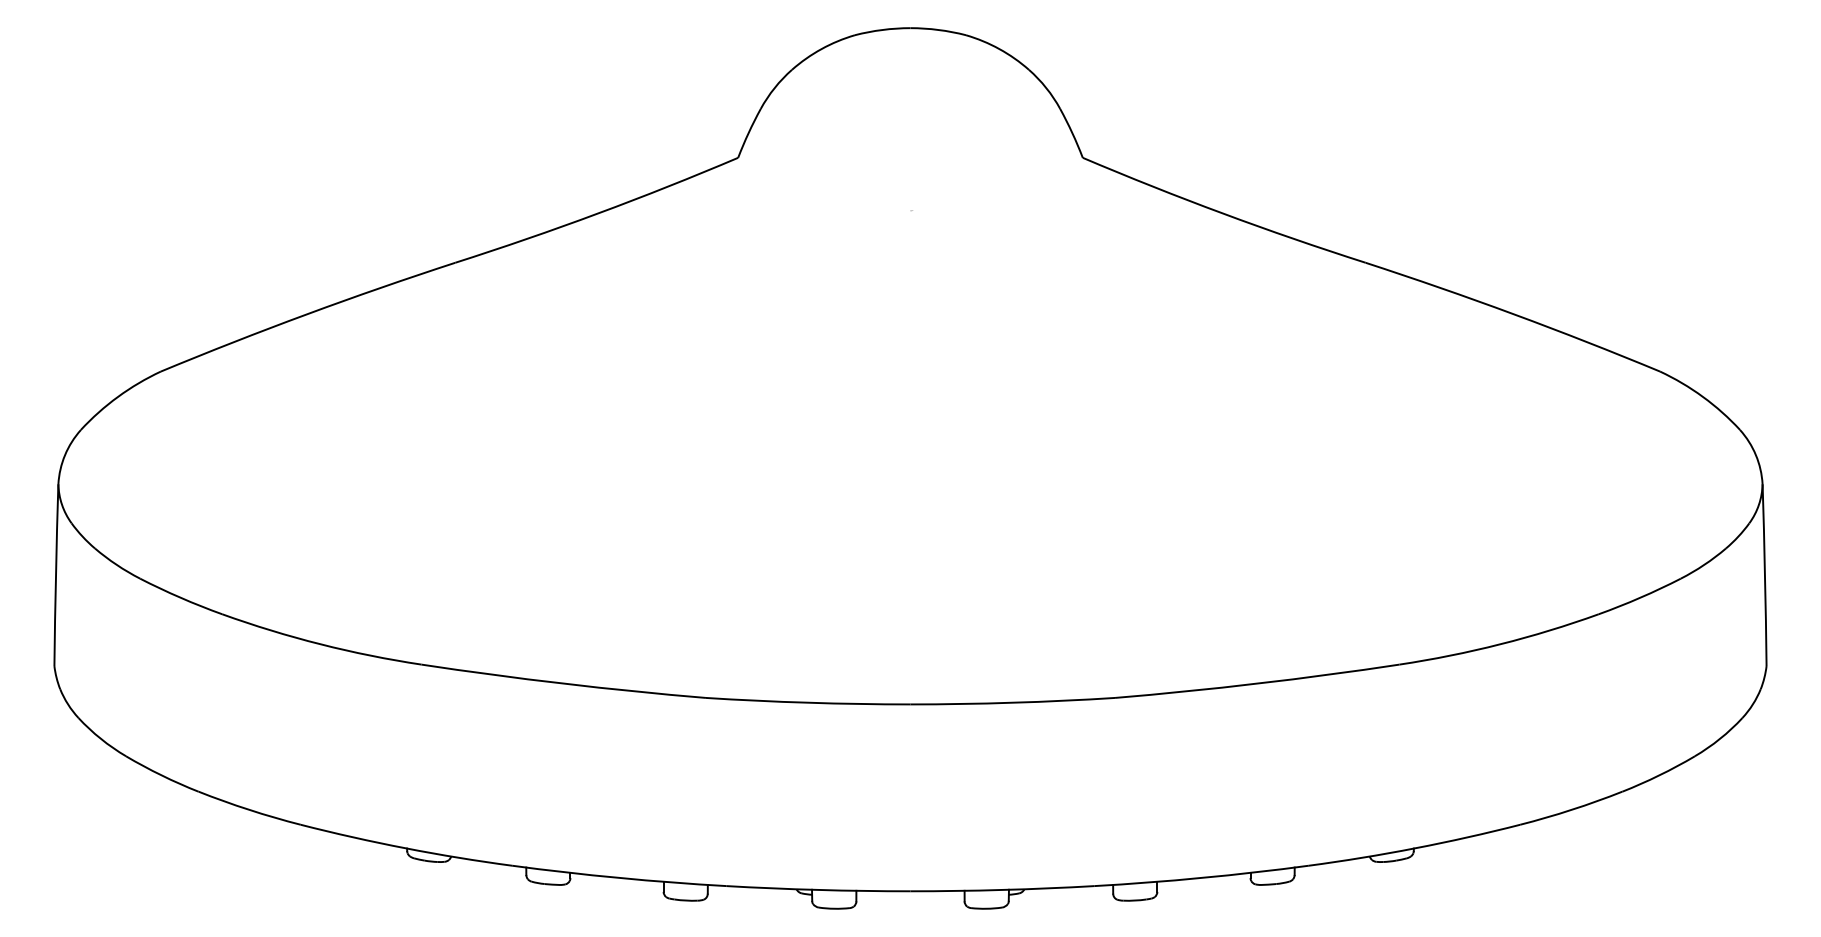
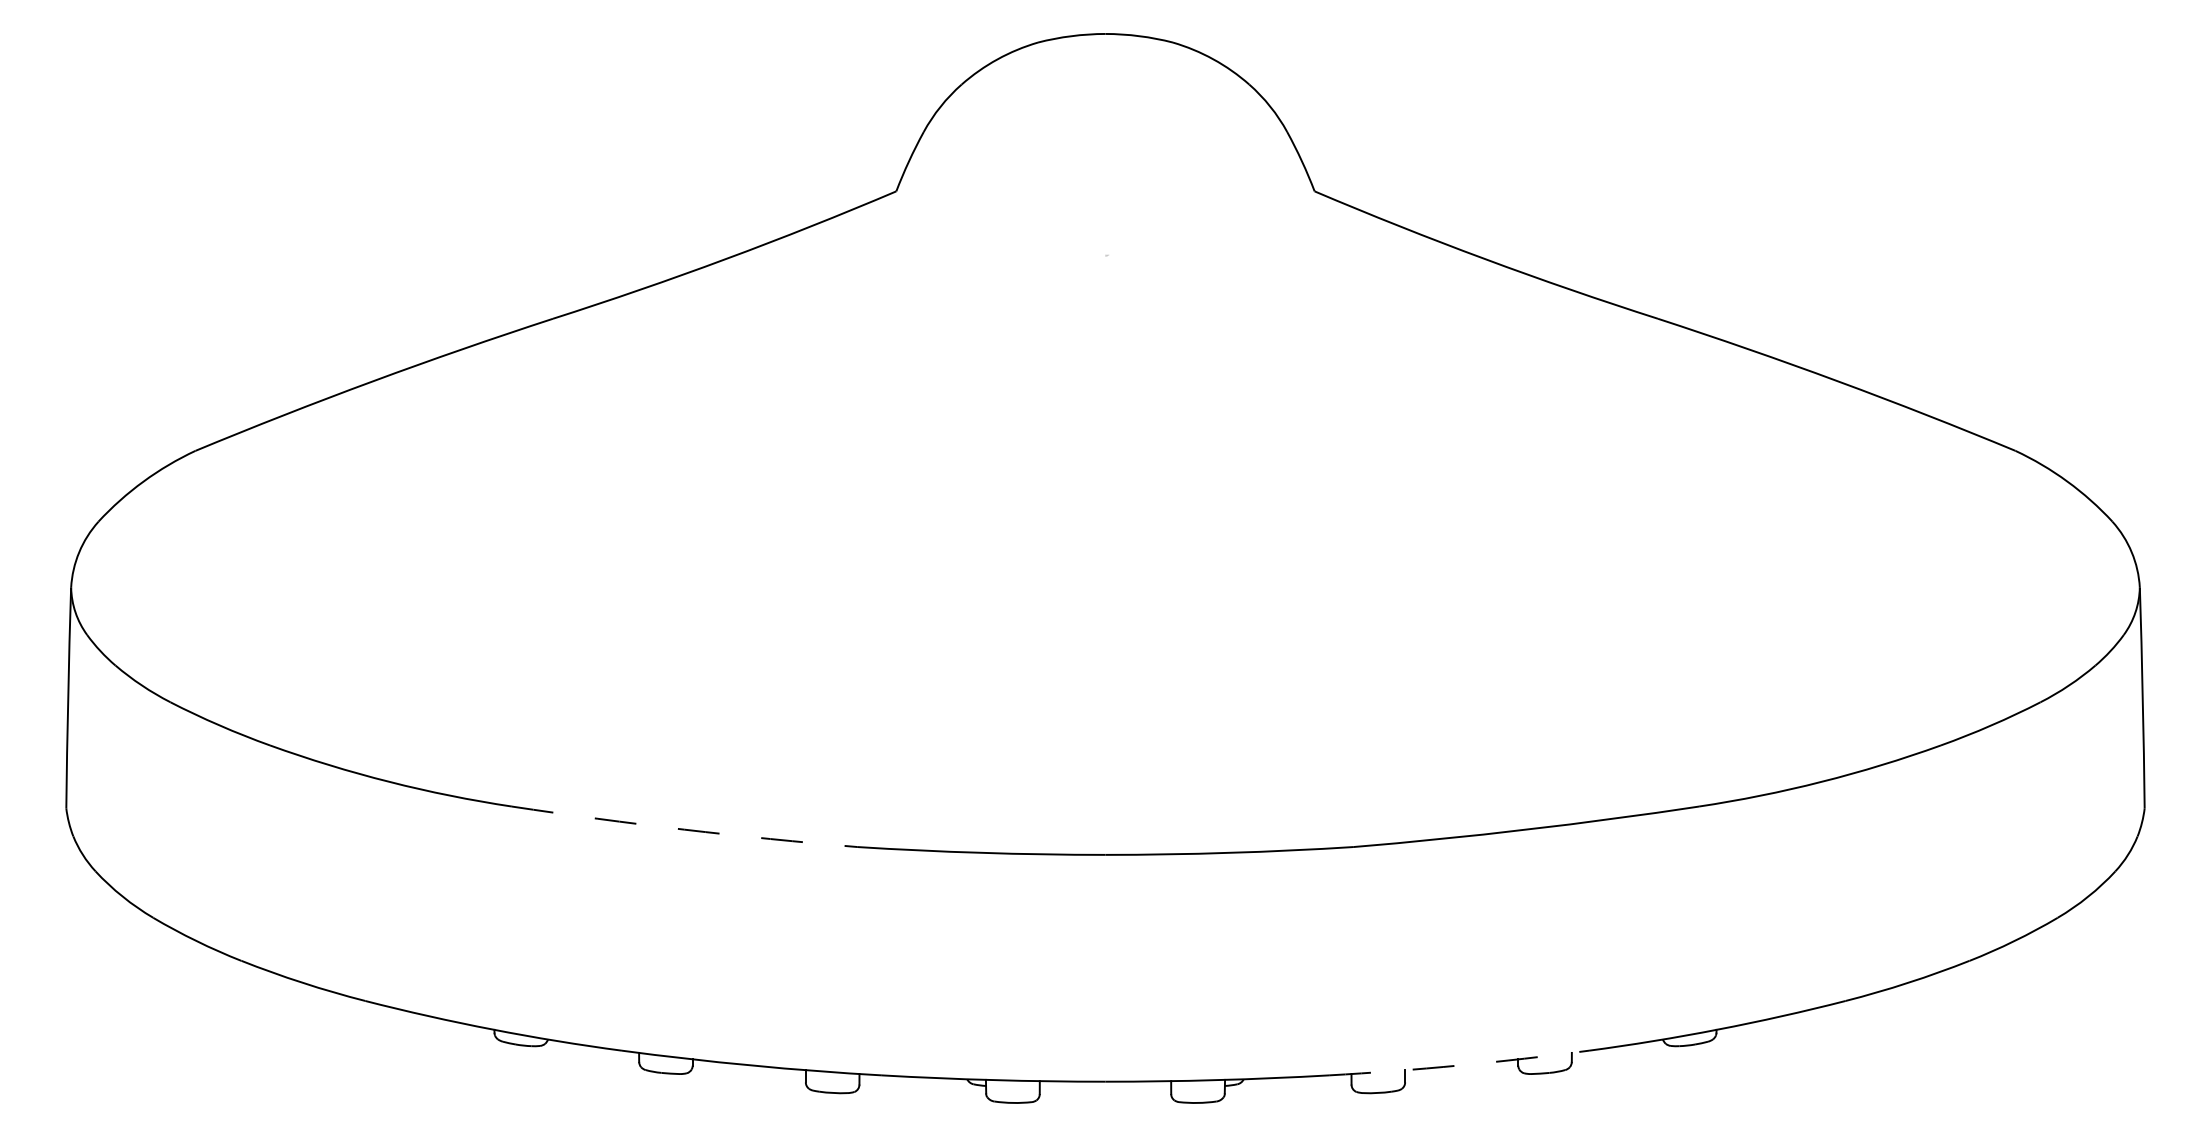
arc: (563, 683) -> (684, 829), solid -> dashed
arc: (1202, 877) -> (1459, 1065), solid -> dashed

